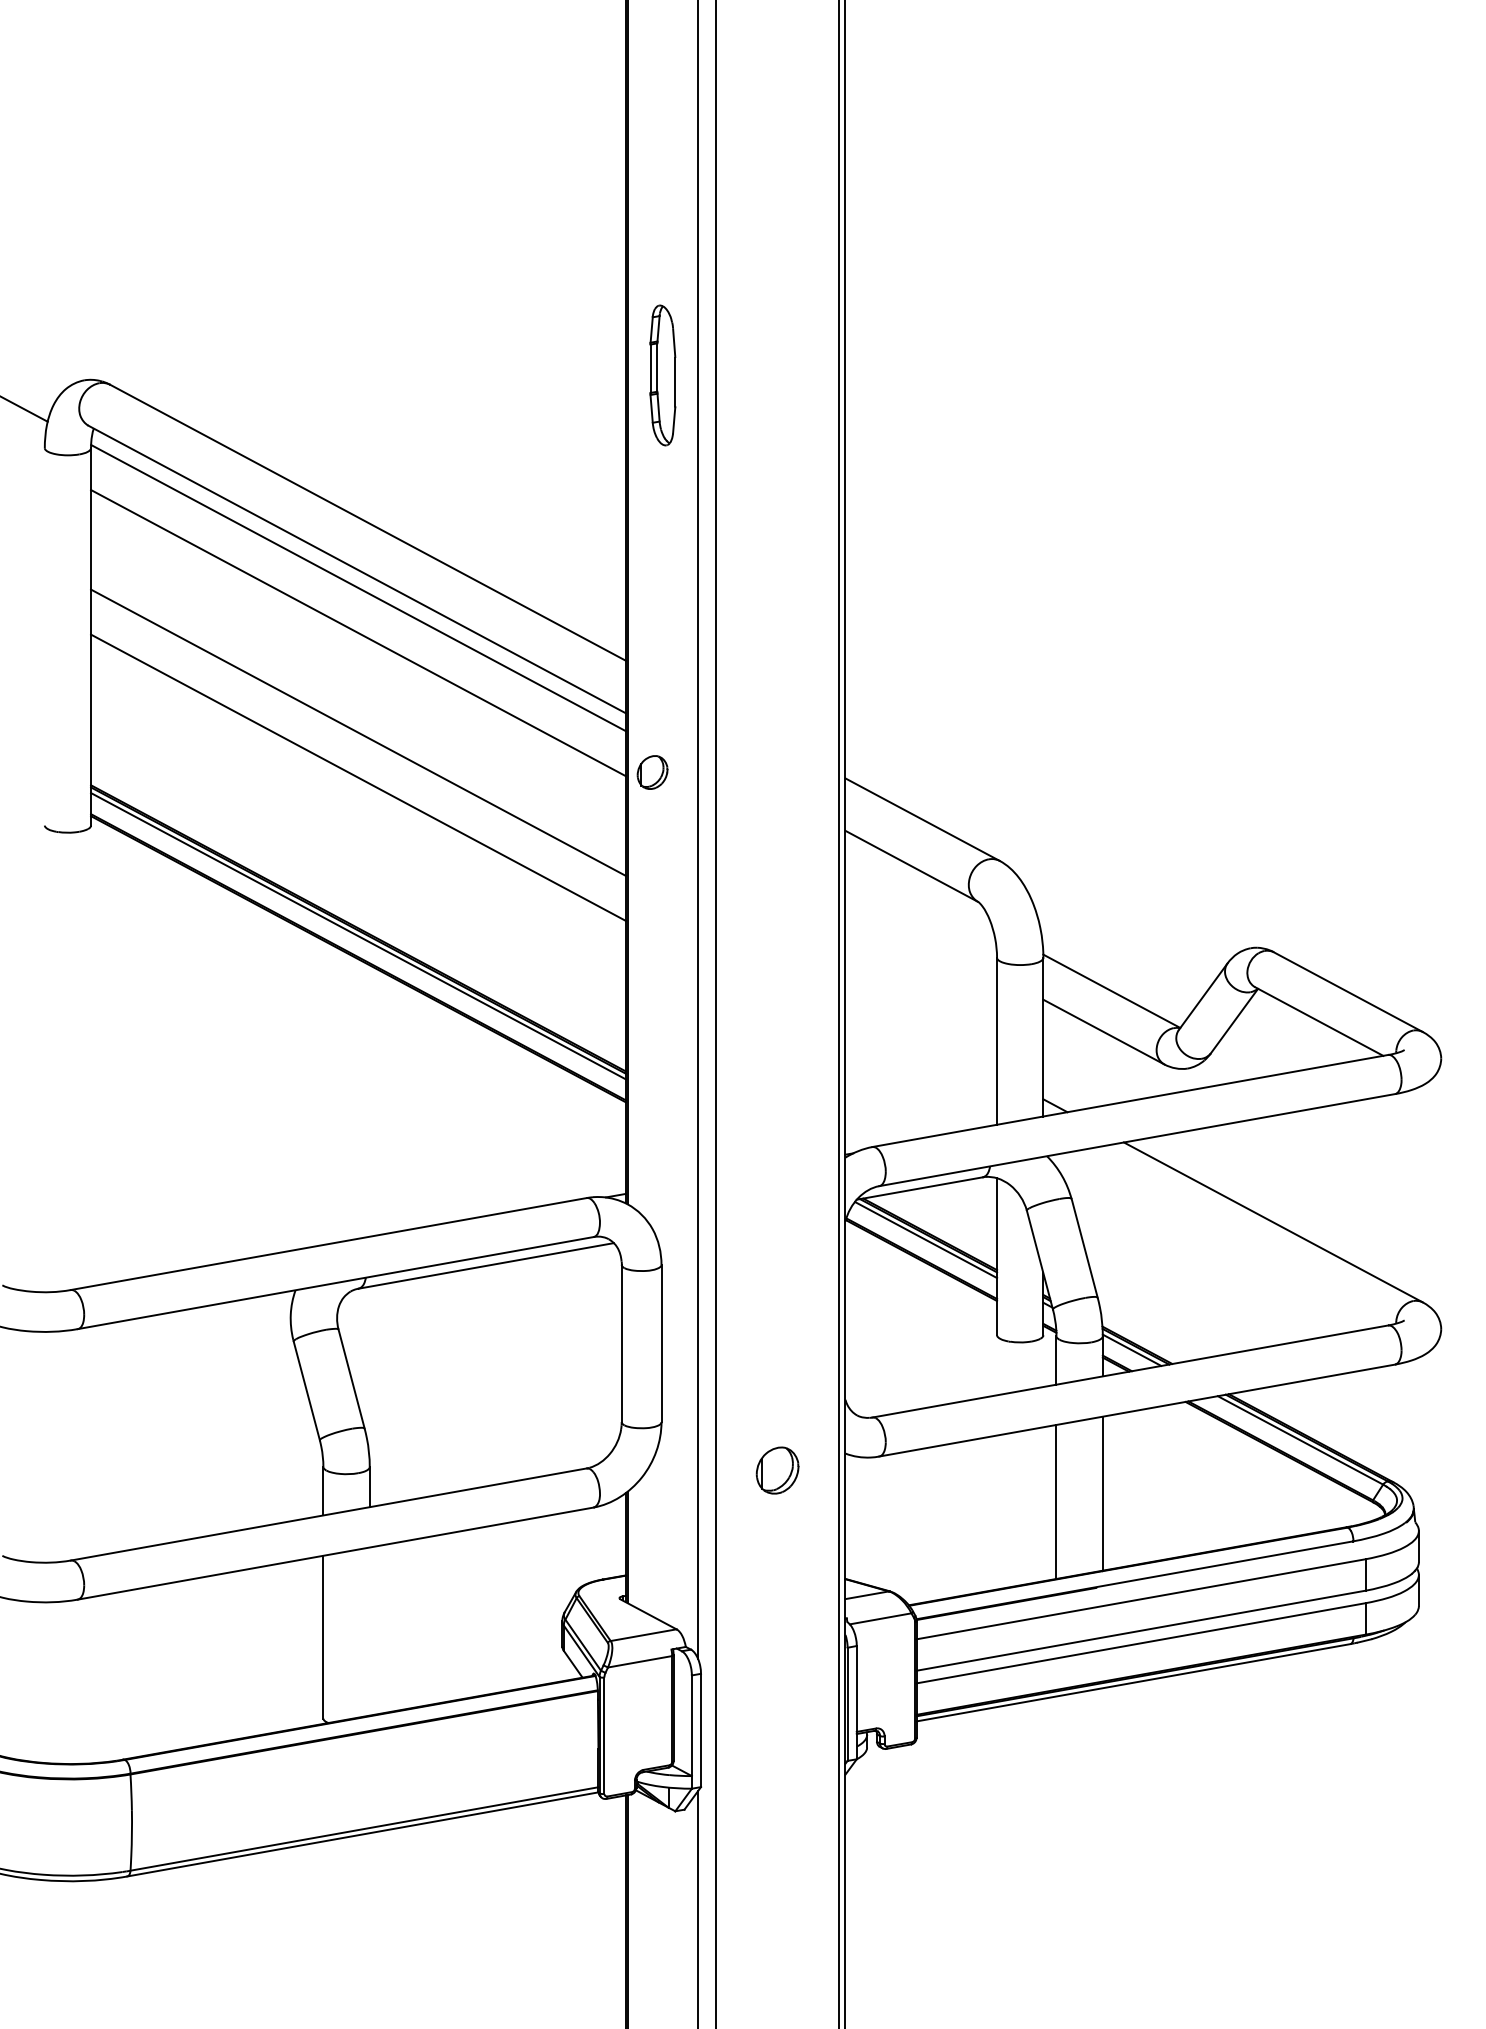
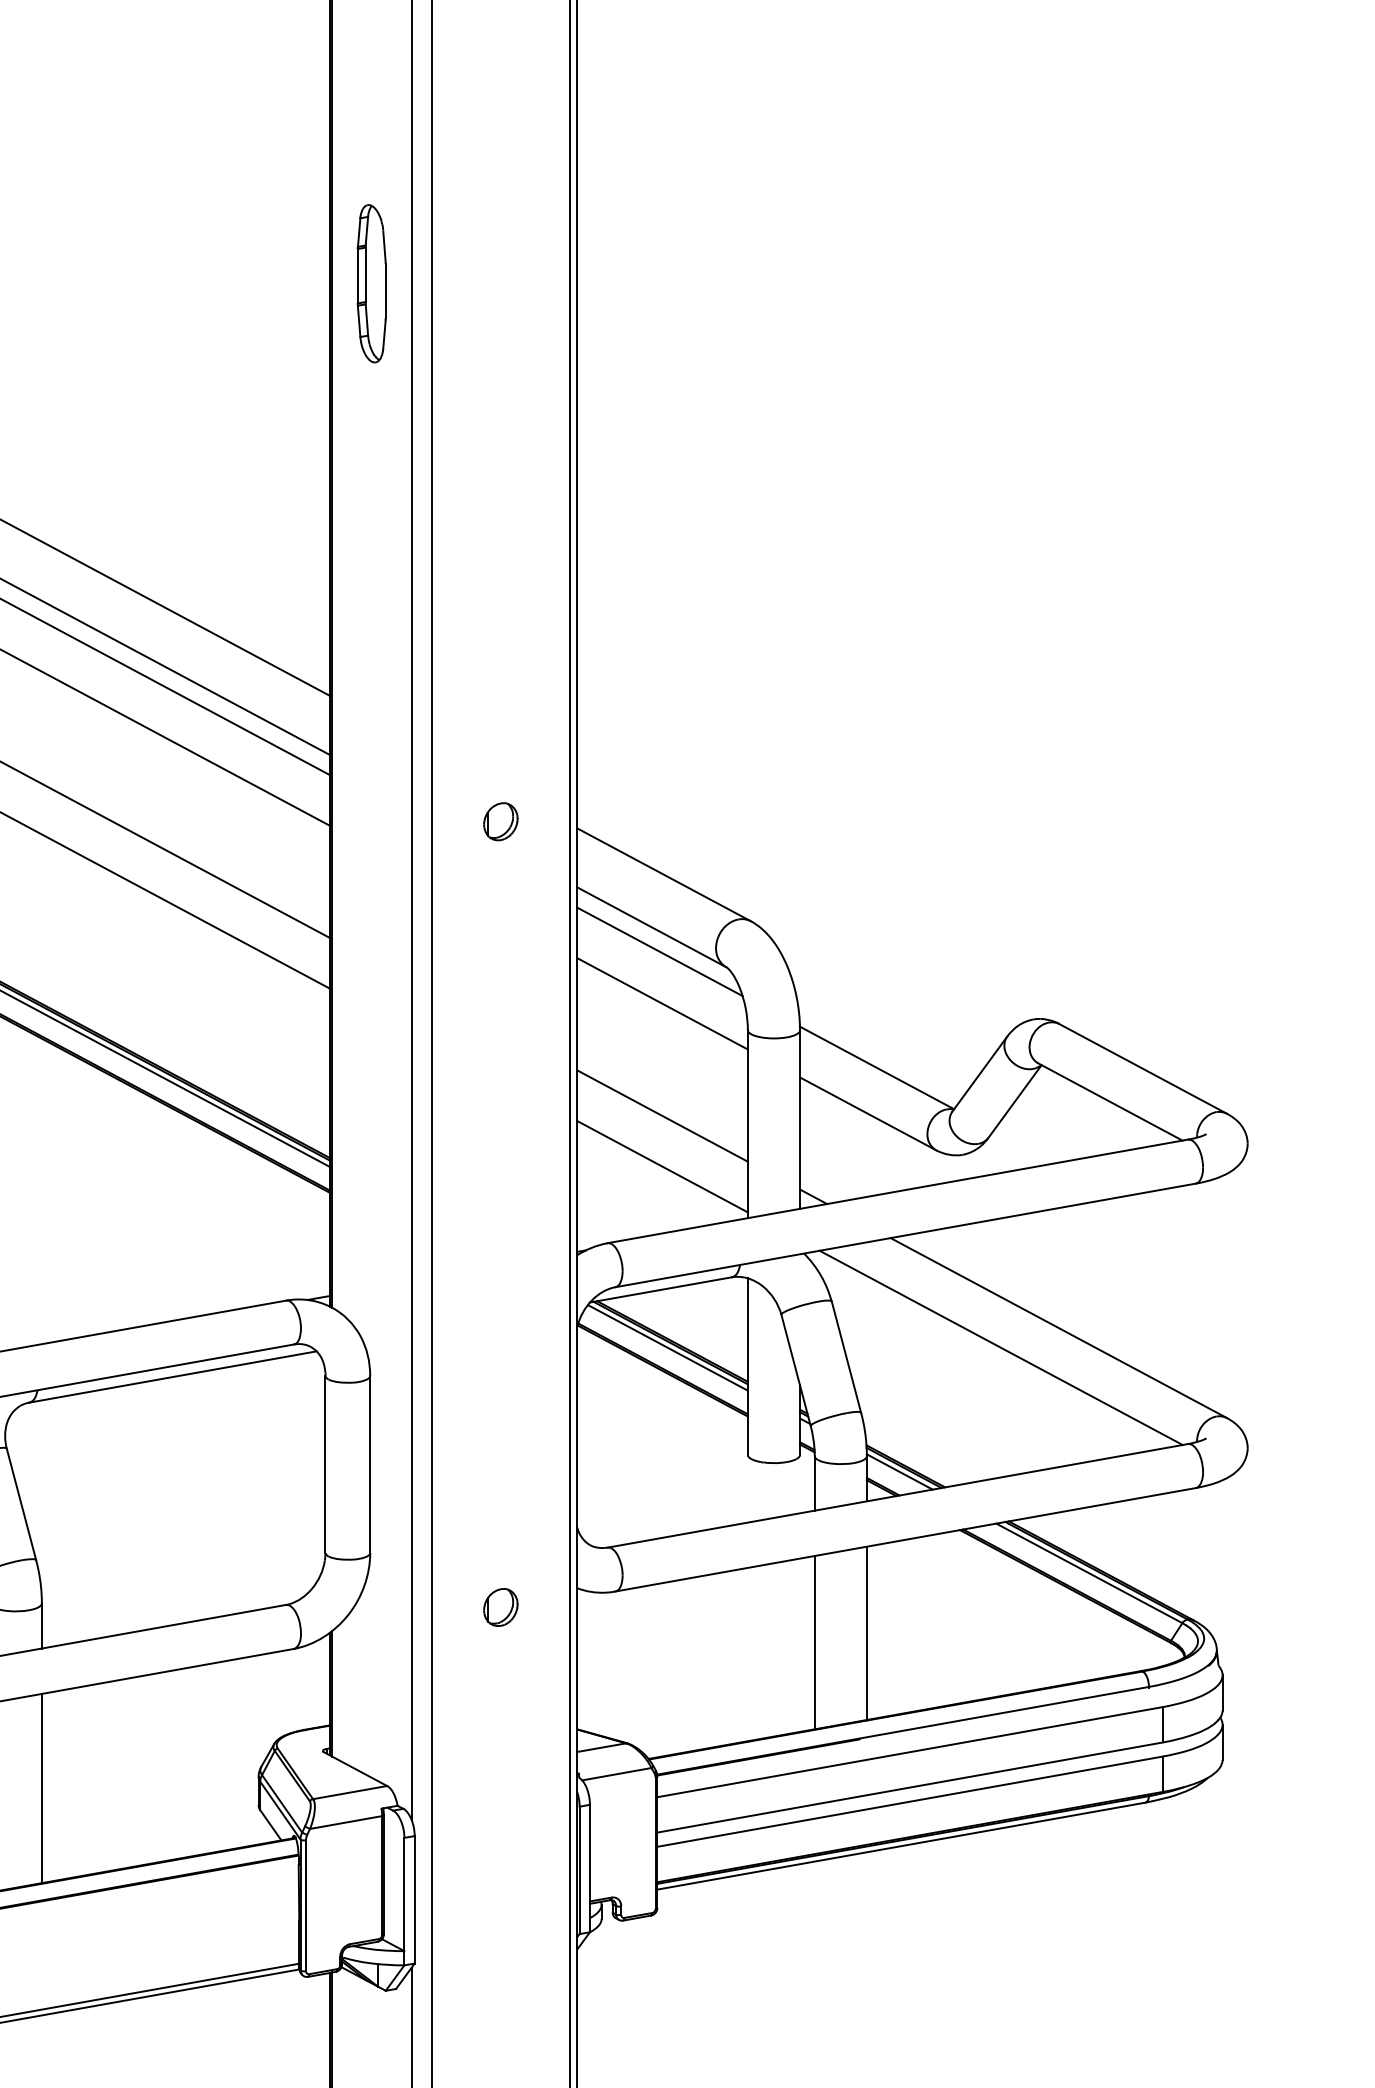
part: (662, 375) -> (371, 283), moved
part: (652, 772) -> (500, 821), moved
line: (918, 887) -> (659, 951), added
line: (921, 933) -> (662, 1002), added
line: (921, 1033) -> (662, 1115), added
line: (921, 1078) -> (662, 1166), added
line: (1221, 1239) -> (1000, 1347), added
part: (777, 1470) -> (500, 1607), size x0.71
line: (369, 1631) -> (41, 1788), added

